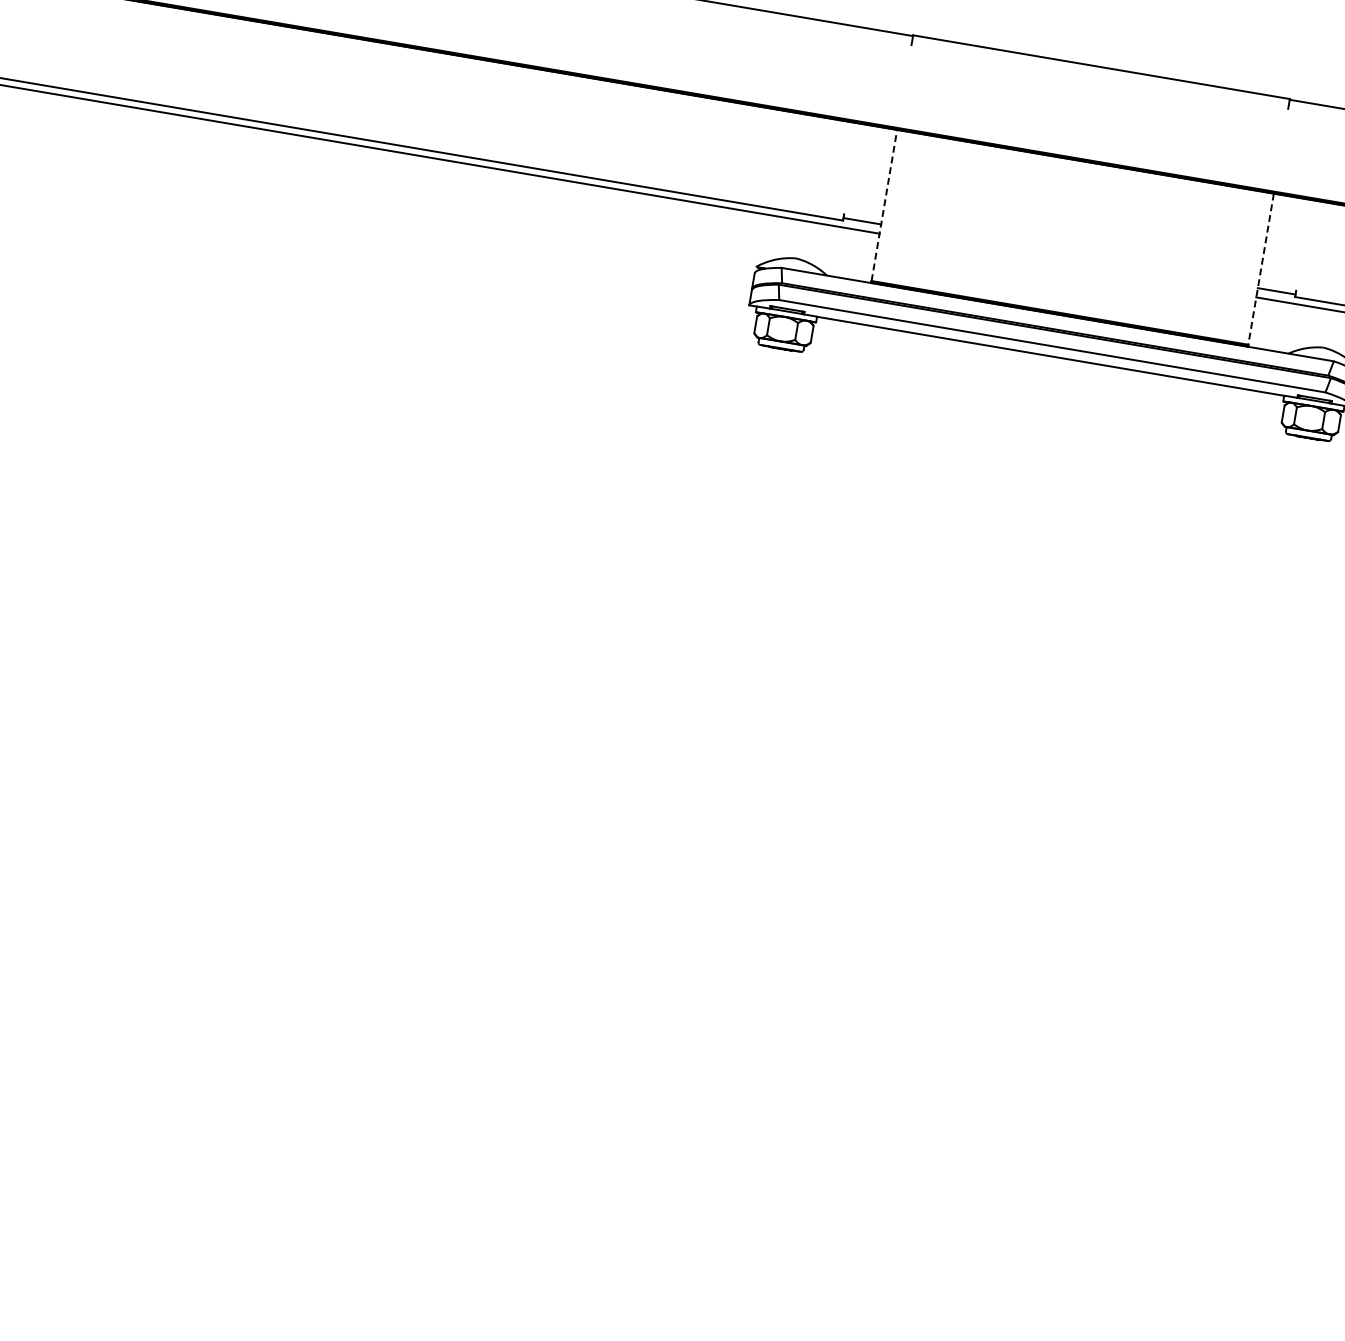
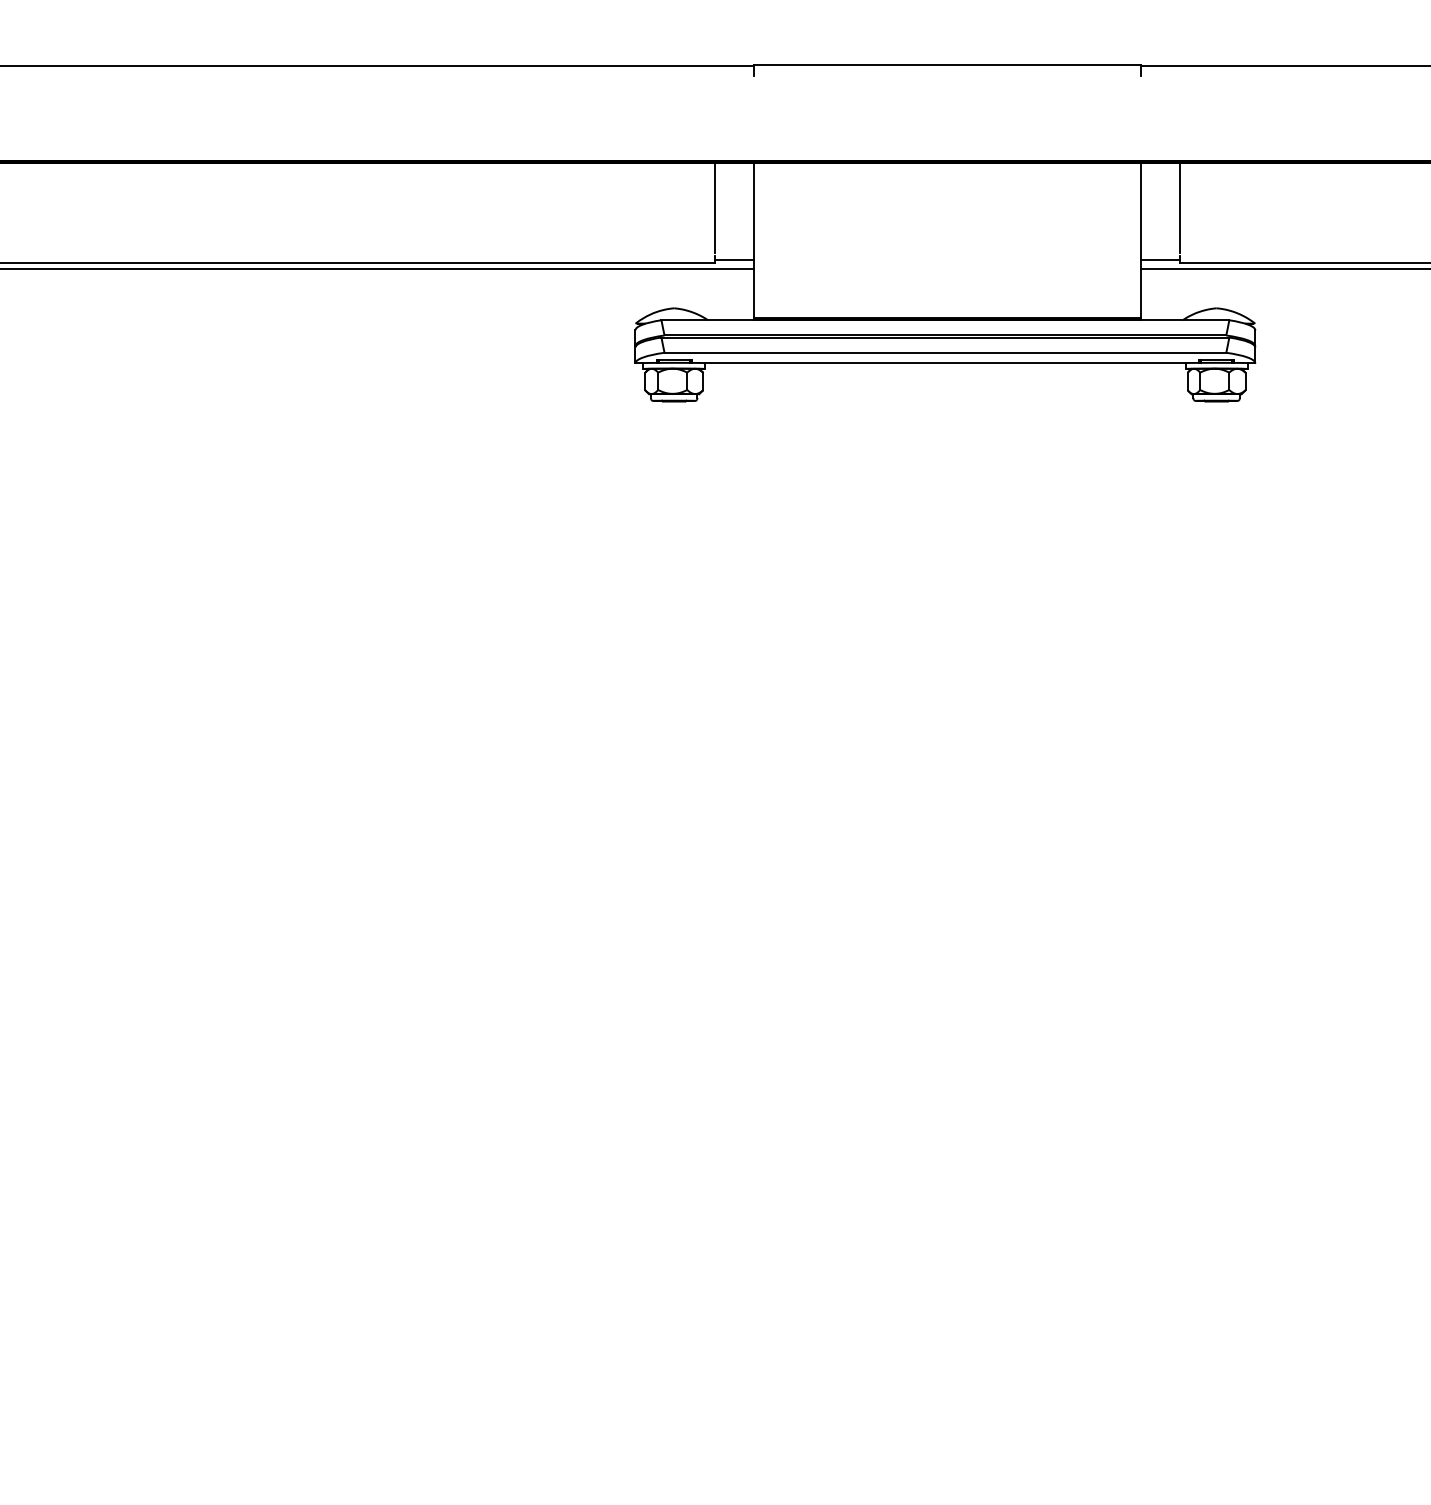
line: (851, 167) -> (714, 207), added
line: (884, 205) -> (753, 240), dashed -> solid
line: (1303, 243) -> (1179, 207), added
line: (1261, 269) -> (1141, 240), dashed -> solid

